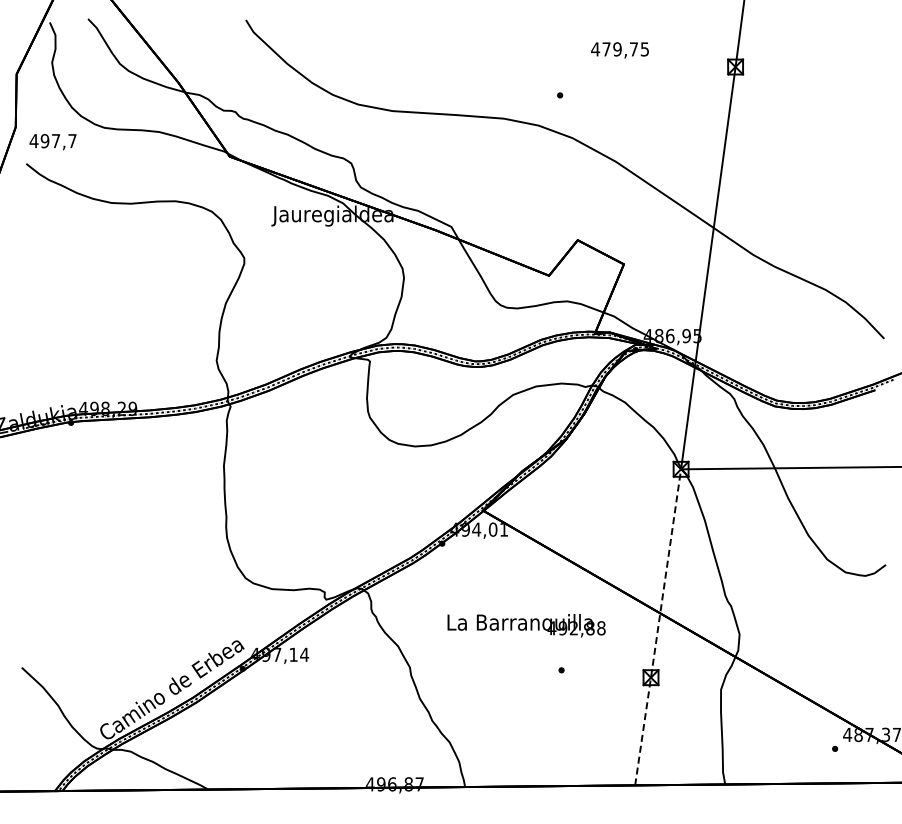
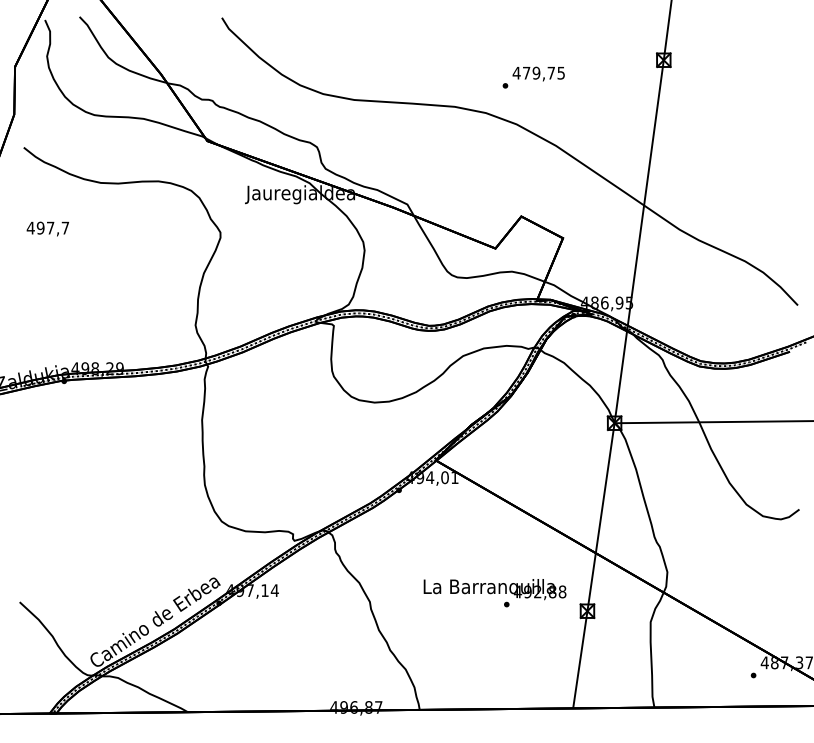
text: (619, 50) -> (538, 74), moved
text: (52, 142) -> (47, 229), moved
text: (526, 625) -> (494, 589), moved
line: (658, 627) -> (594, 565), dashed -> solid

